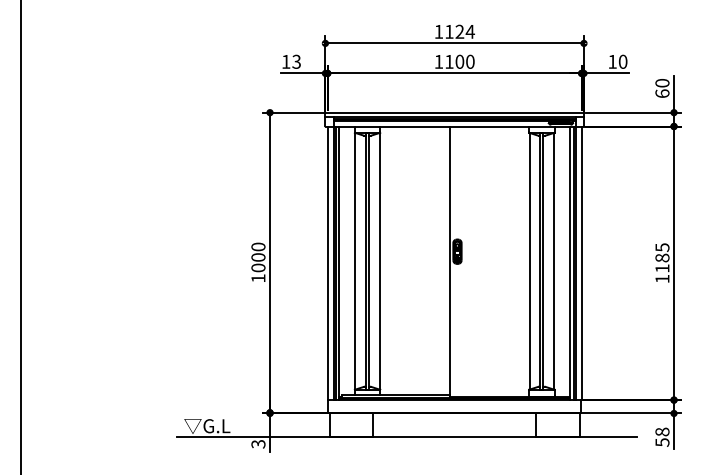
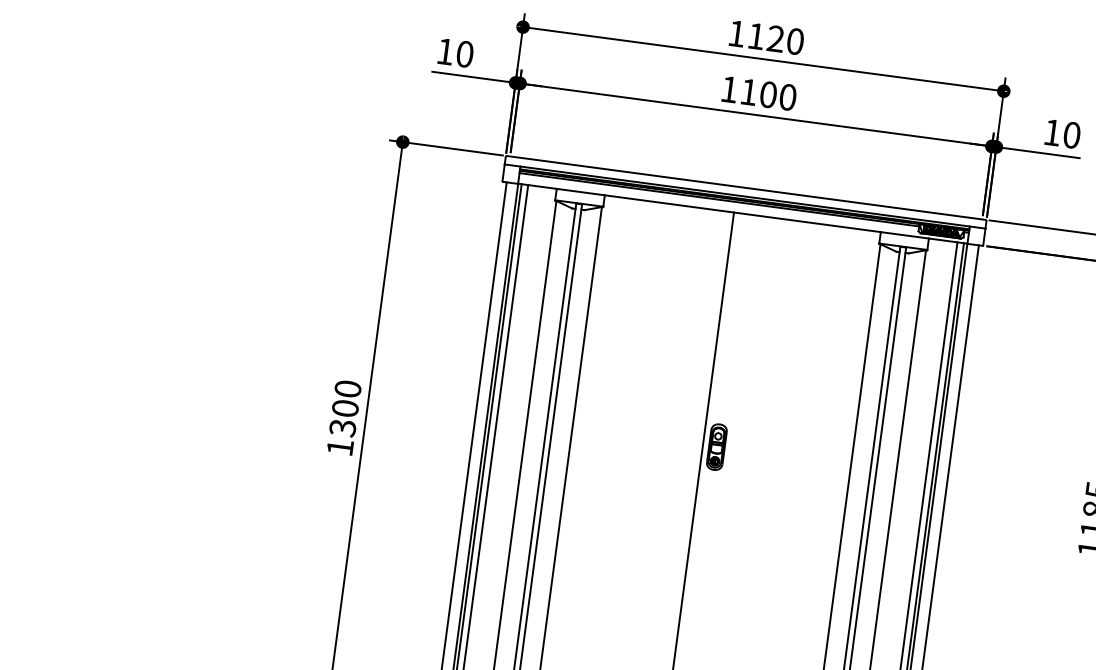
text: (469, 31) -> (793, 40), 1124 -> 1120
text: (296, 61) -> (464, 53), 13 -> 10
text: (258, 267) -> (343, 427), 1000 -> 1300

